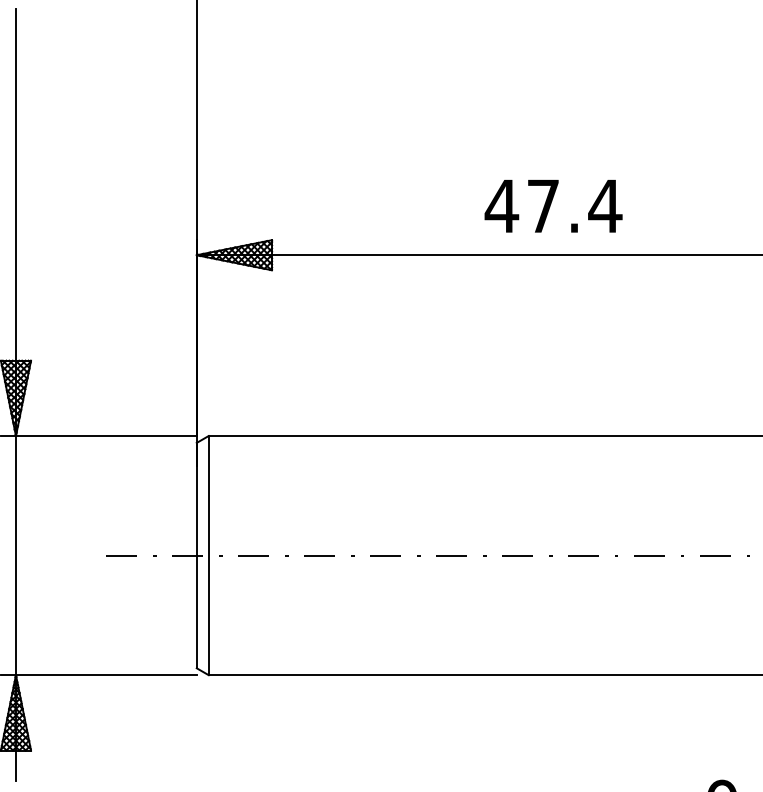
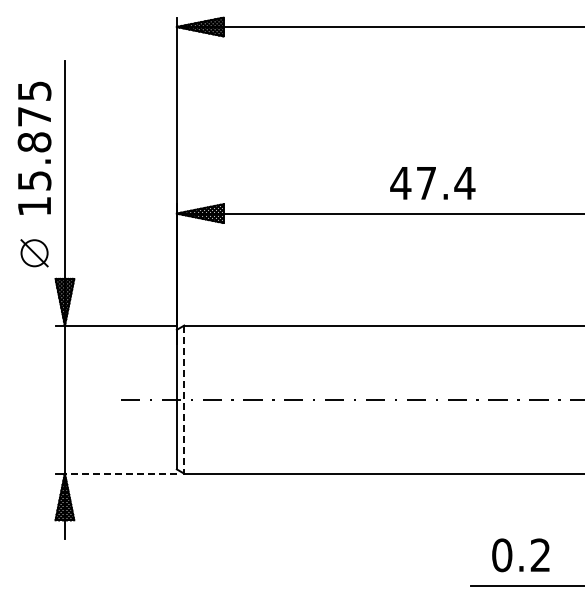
text: (553, 206) -> (432, 183), moved
line: (209, 556) -> (184, 400), solid -> dashed
line: (105, 674) -> (120, 473), solid -> dashed

